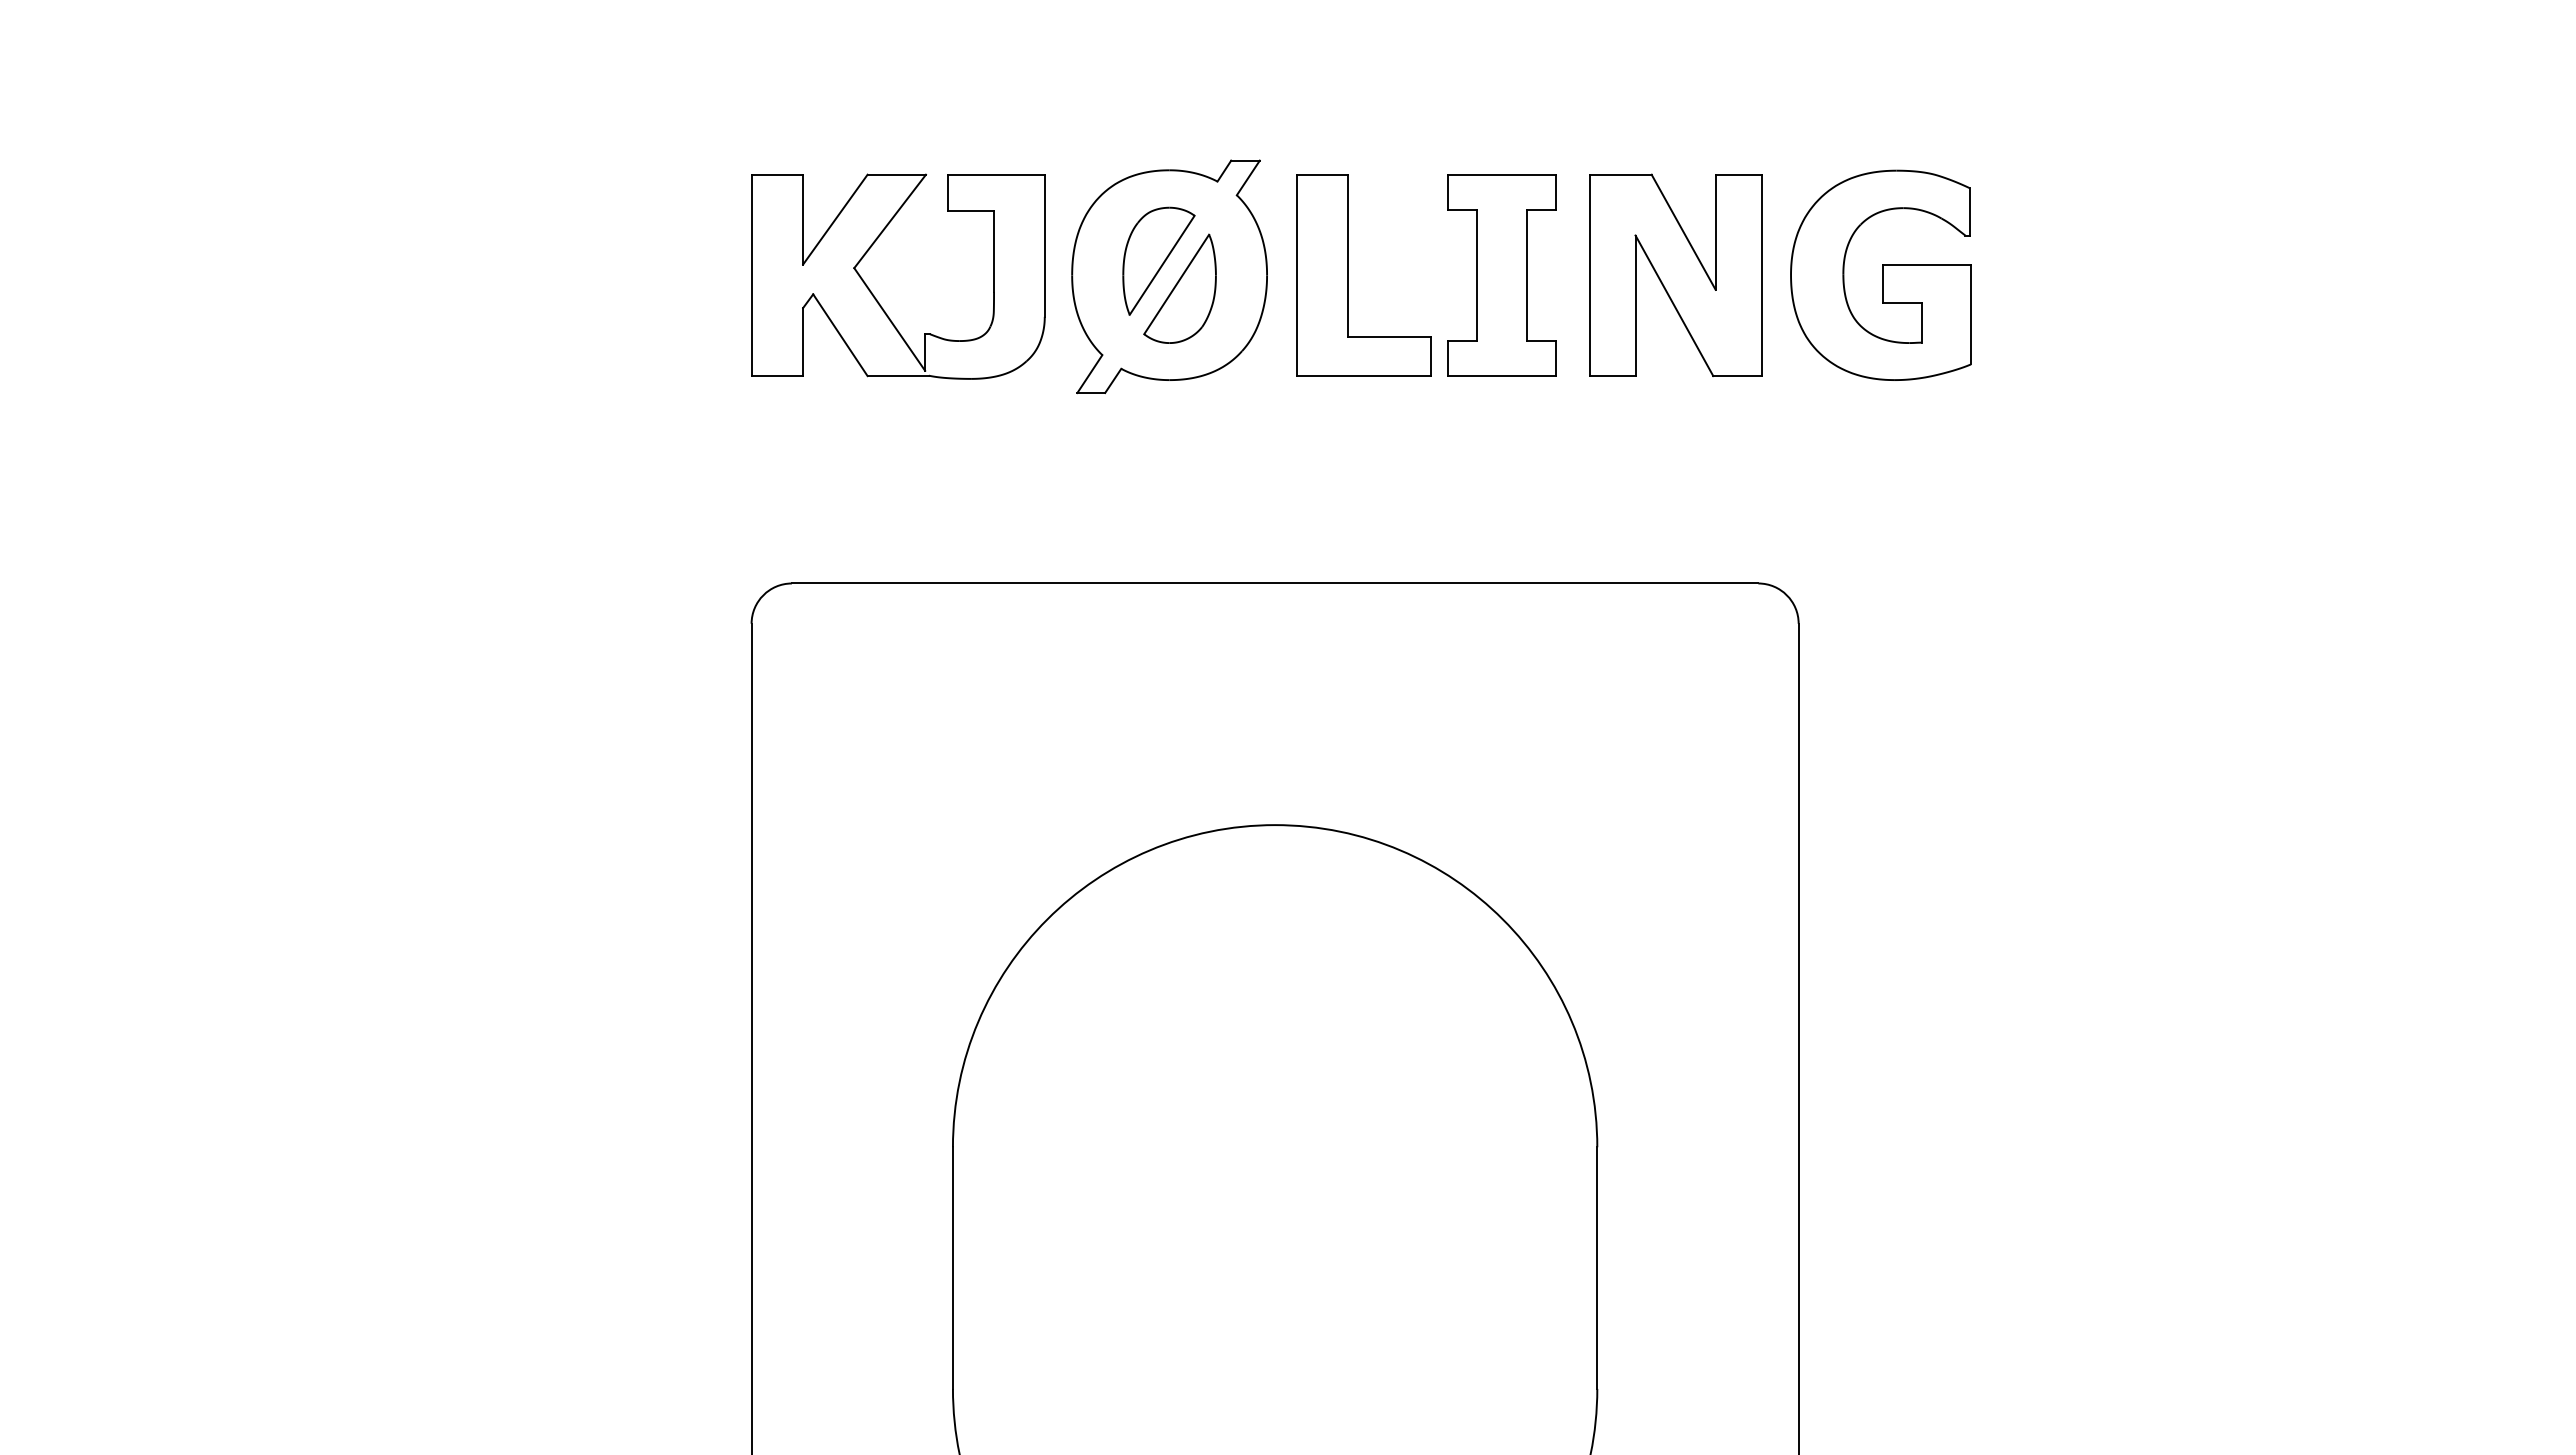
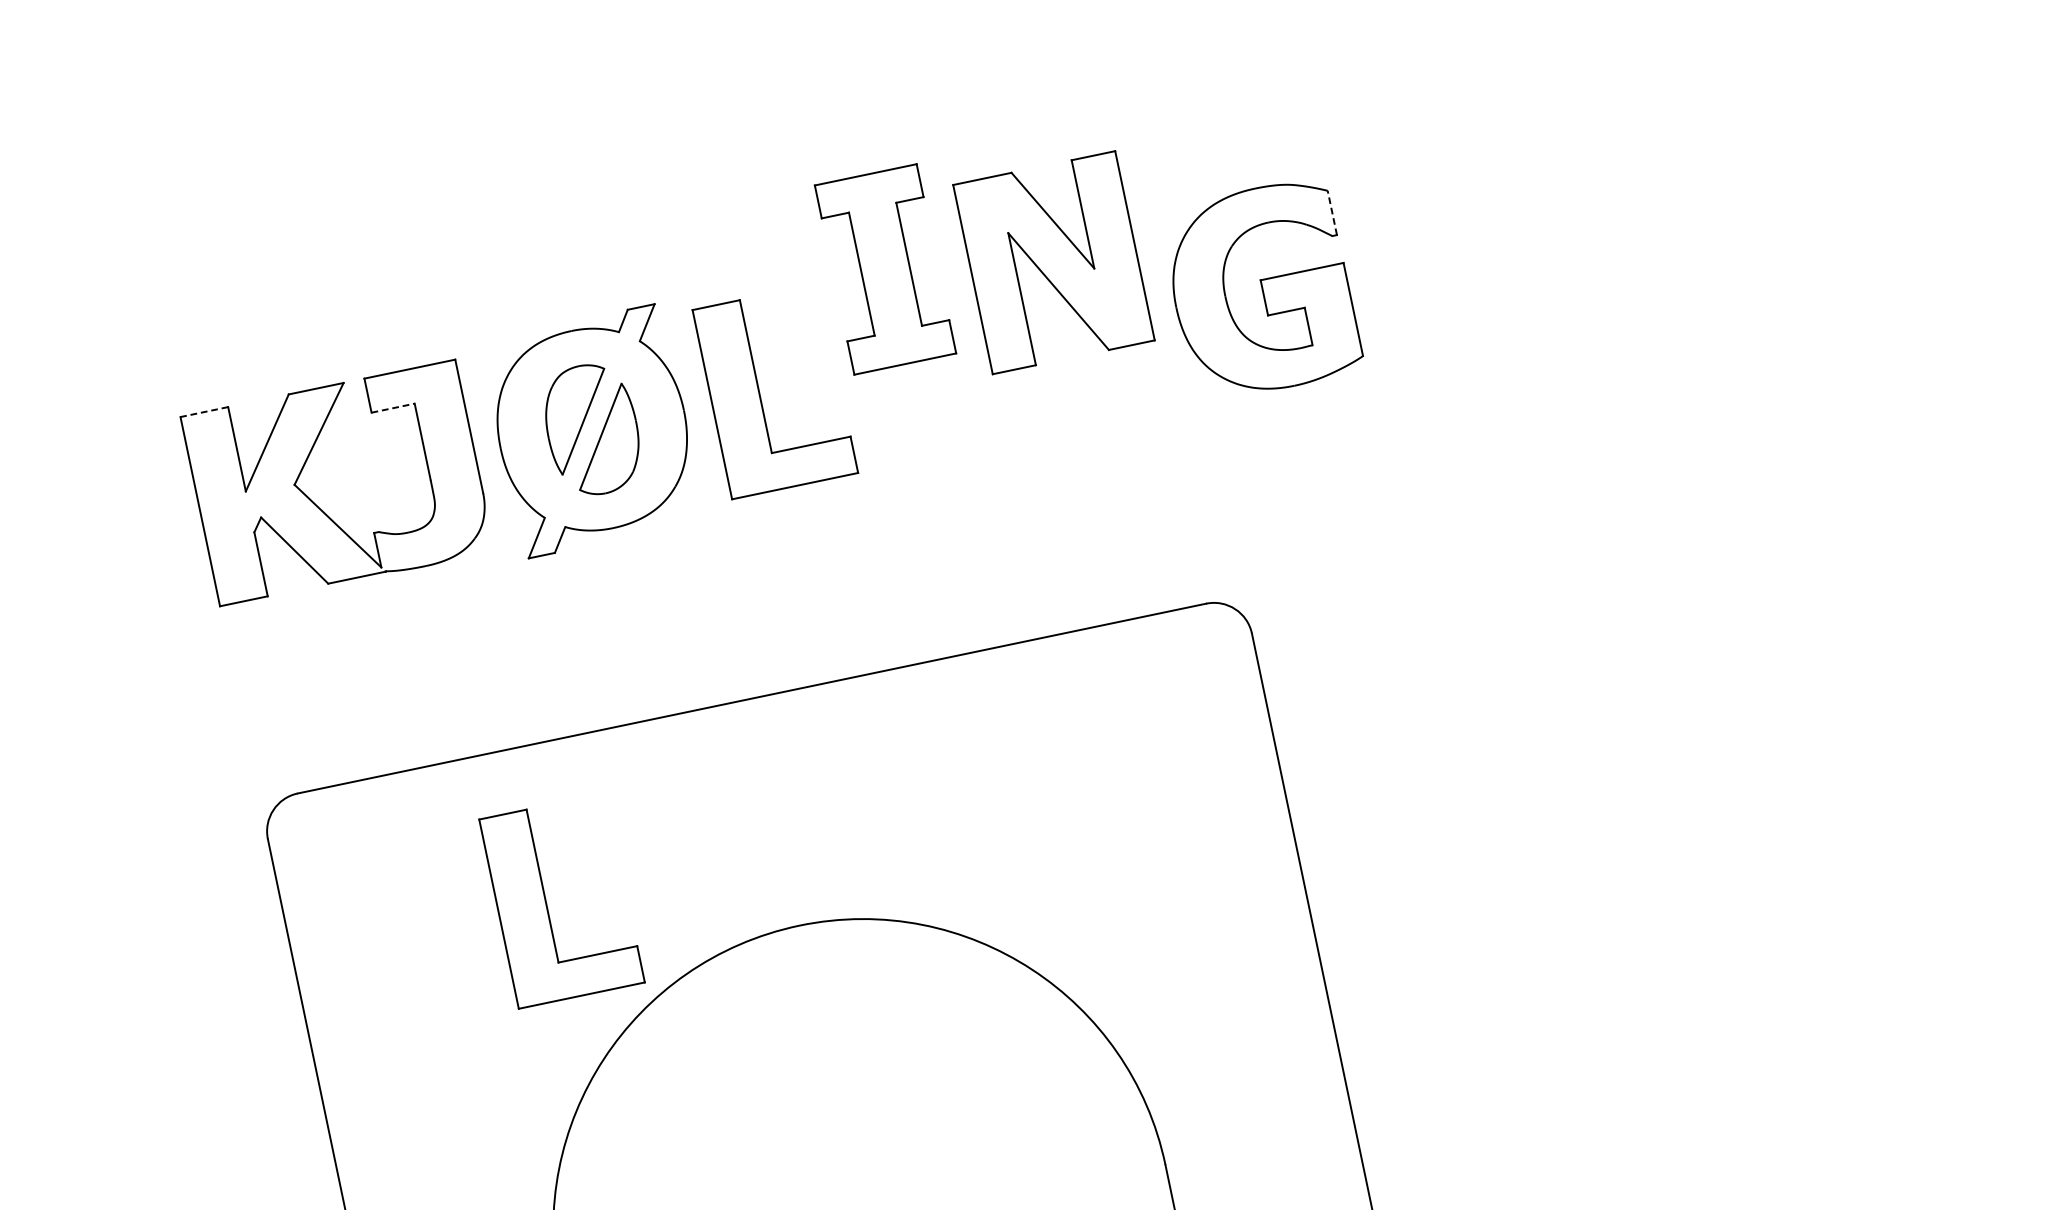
line: (777, 174) -> (204, 411), solid -> dashed
line: (971, 210) -> (393, 407), solid -> dashed
line: (1970, 211) -> (1332, 212), solid -> dashed
part: (1675, 274) -> (1053, 261), moved
part: (1501, 275) -> (885, 269), moved
part: (1022, 749) -> (547, 904), added

